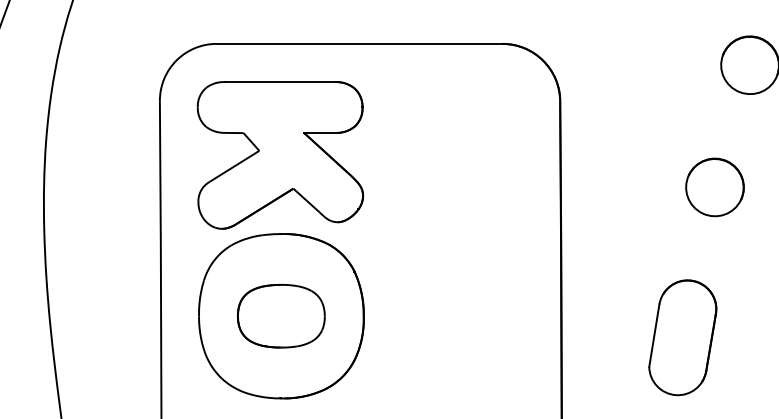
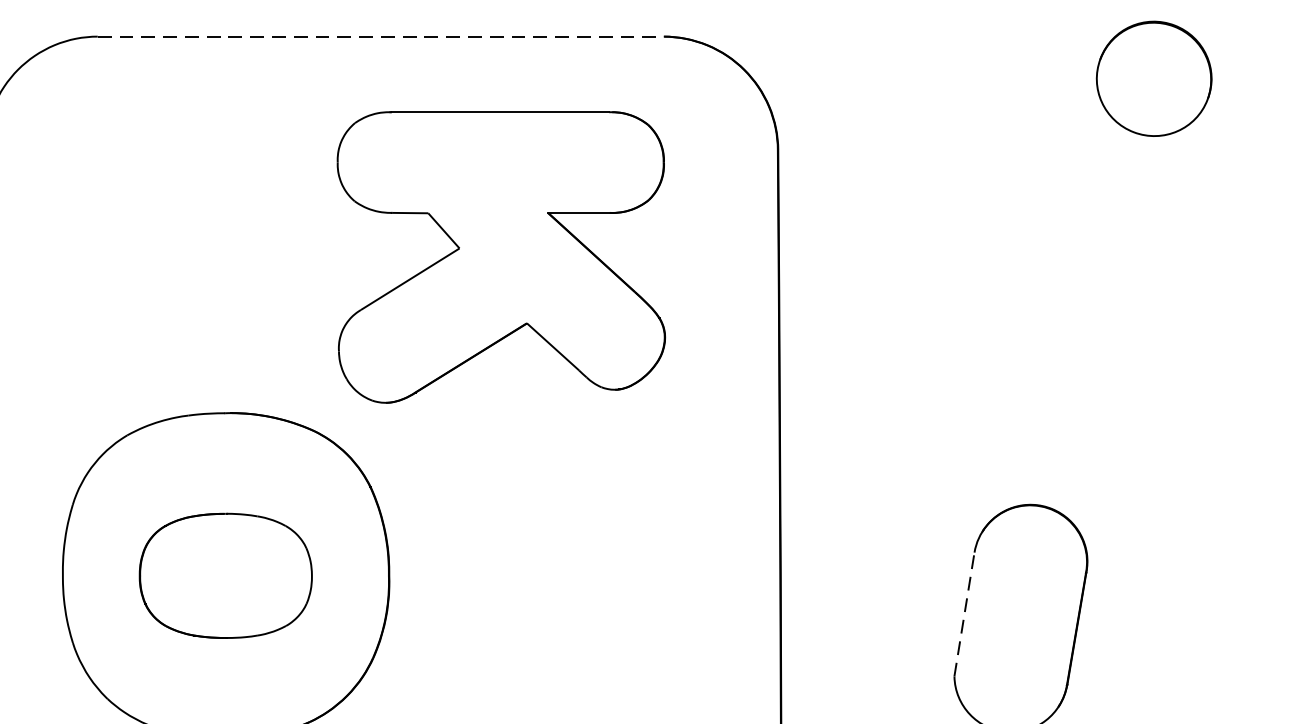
line: (360, 43) -> (382, 35), solid -> dashed
part: (280, 155) -> (501, 257), moved
part: (714, 187) -> (1083, 320), removed
line: (654, 335) -> (964, 614), solid -> dashed

